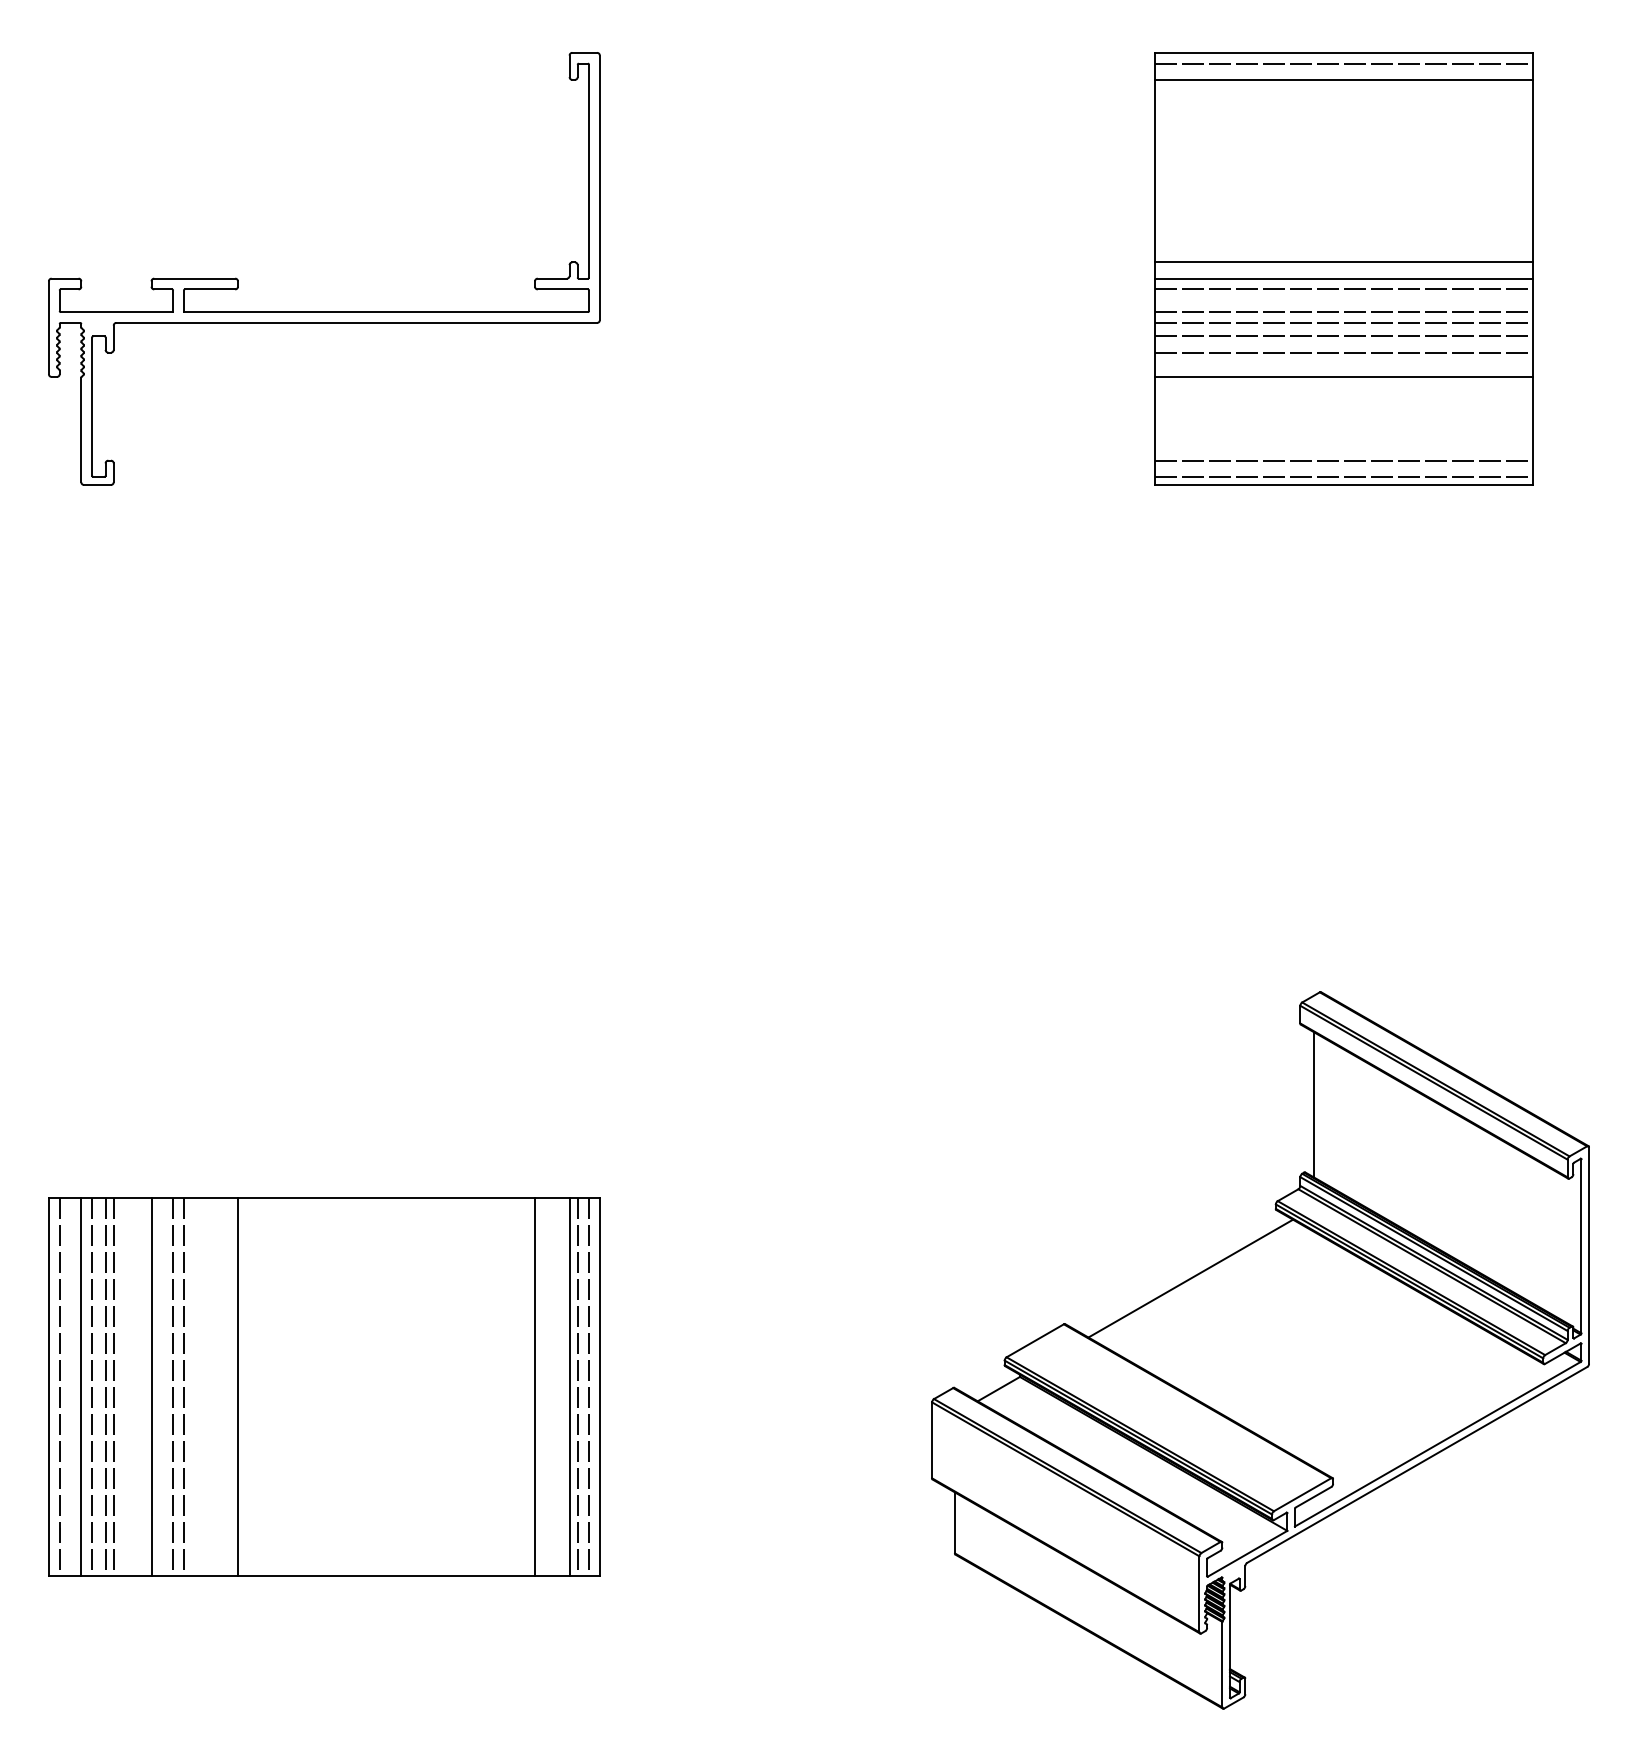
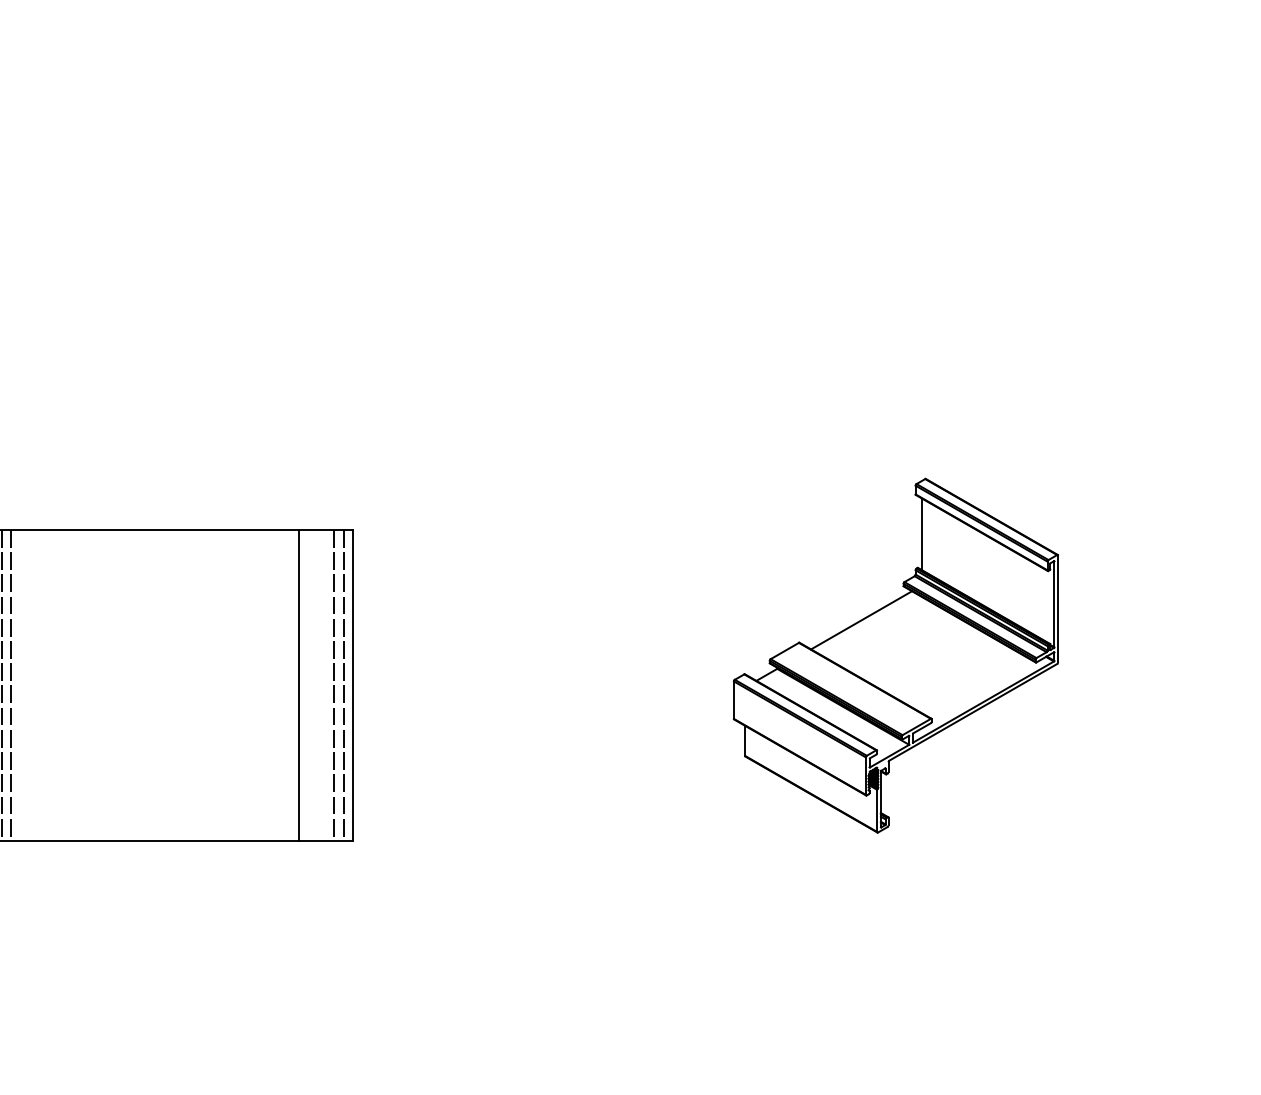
part: (1260, 1350) -> (895, 655), size x0.6
line: (237, 1386) -> (54, 685), removed
line: (569, 1386) -> (327, 685), removed

